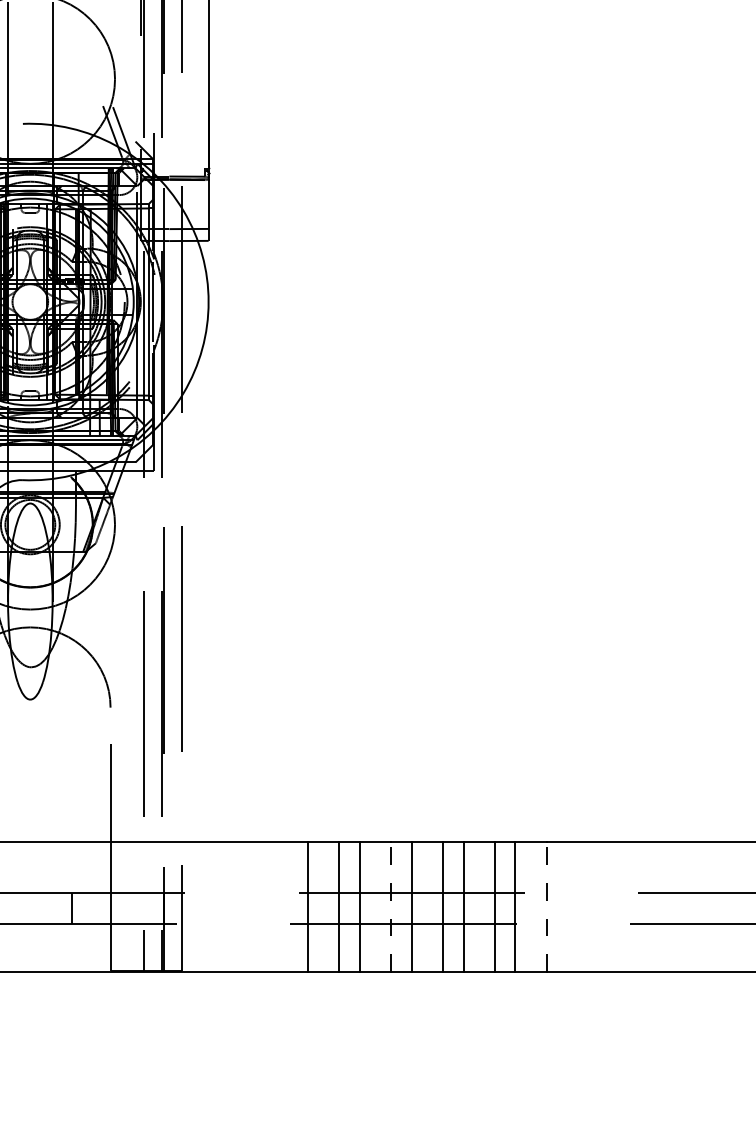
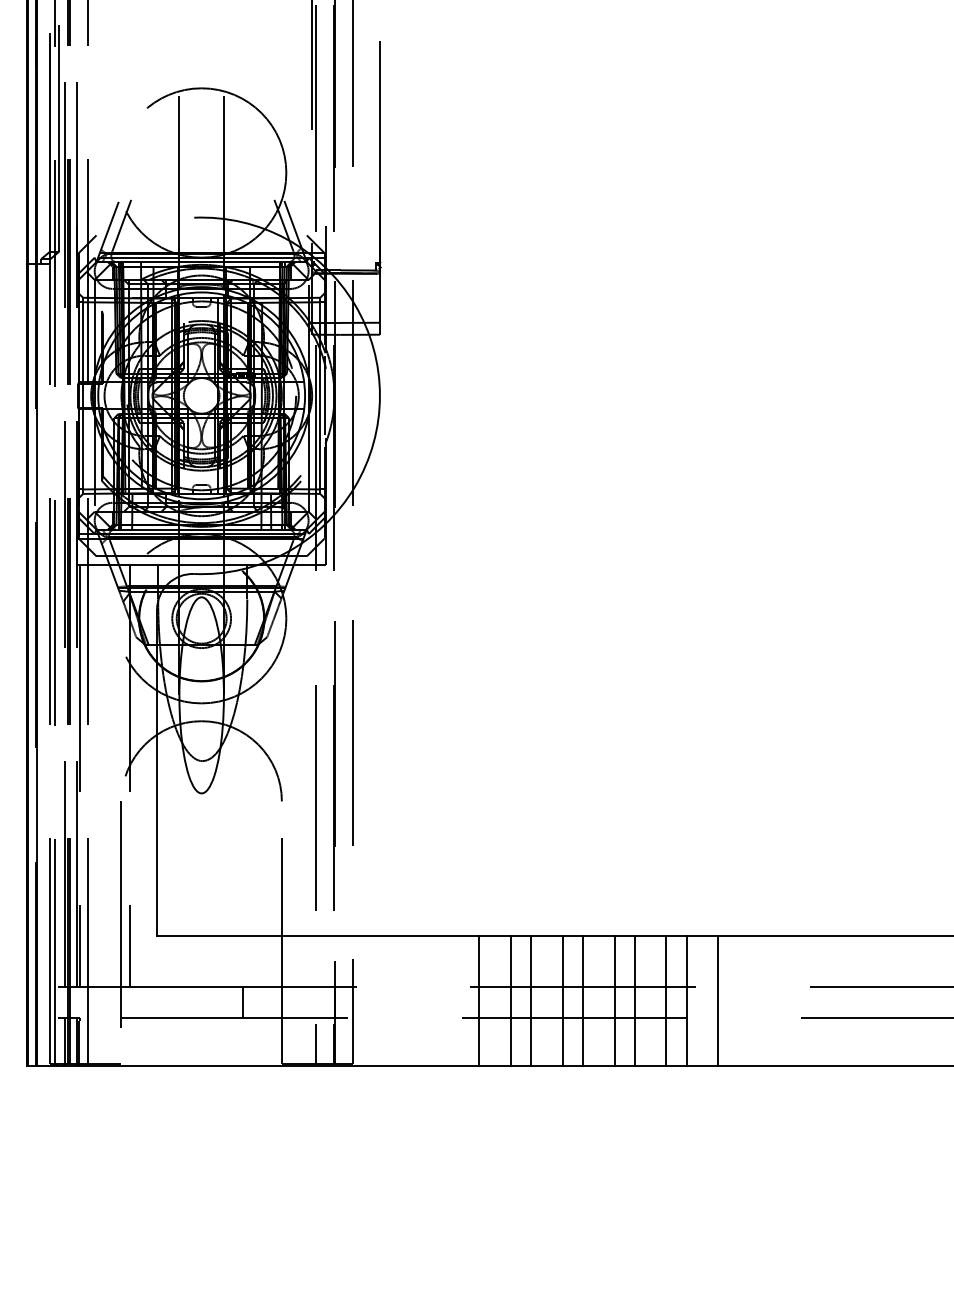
line: (391, 906) -> (562, 1000), dashed -> solid
line: (547, 906) -> (718, 1000), dashed -> solid

